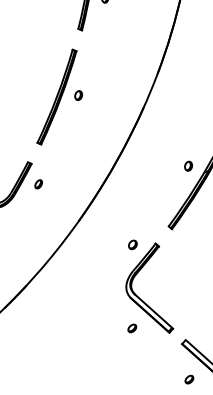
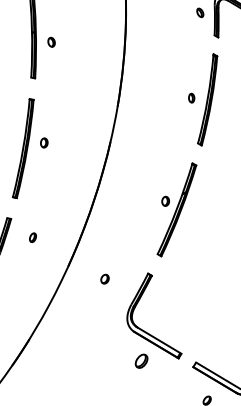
part: (188, 165) -> (165, 200), moved
part: (38, 184) -> (32, 237), moved
part: (132, 244) -> (104, 278), moved
part: (131, 328) -> (140, 361), size x1.6

